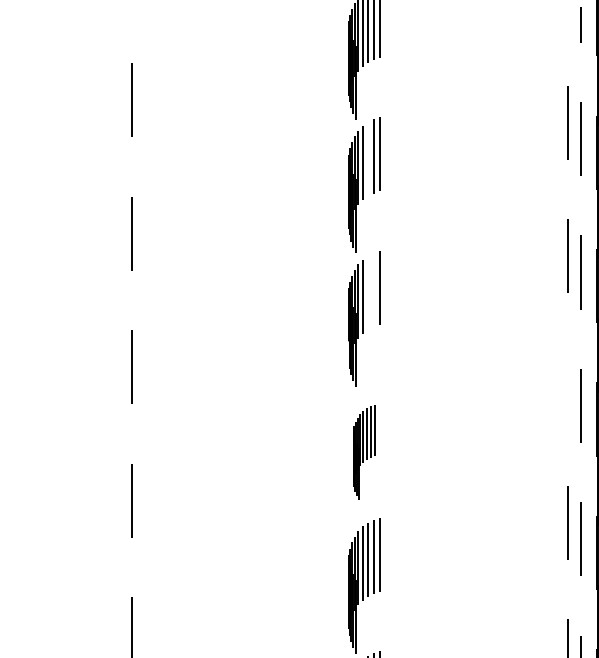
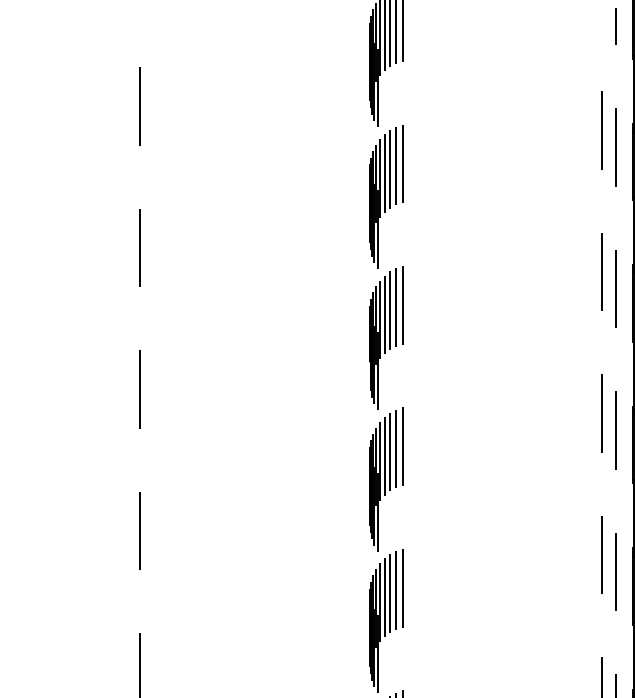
line: (368, 158) -> (390, 168), added
line: (373, 289) -> (396, 307), added
line: (368, 292) -> (390, 310), added
line: (567, 389) -> (601, 413), added
part: (364, 452) -> (386, 479), size x1.43

